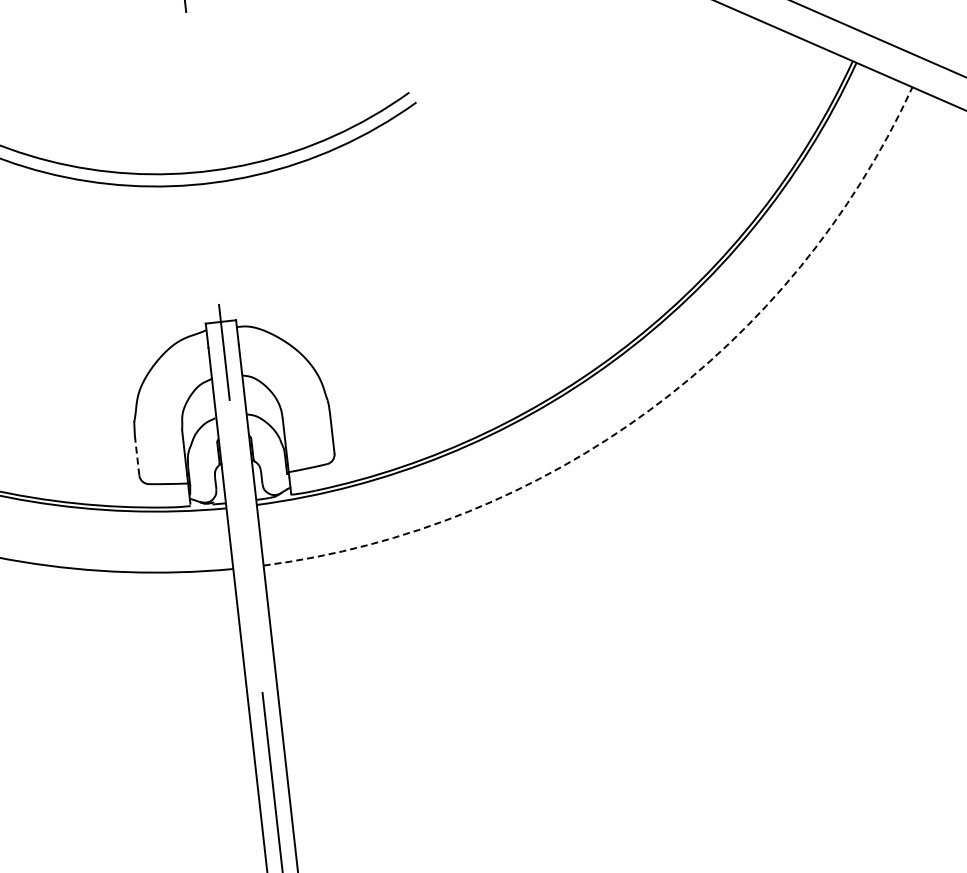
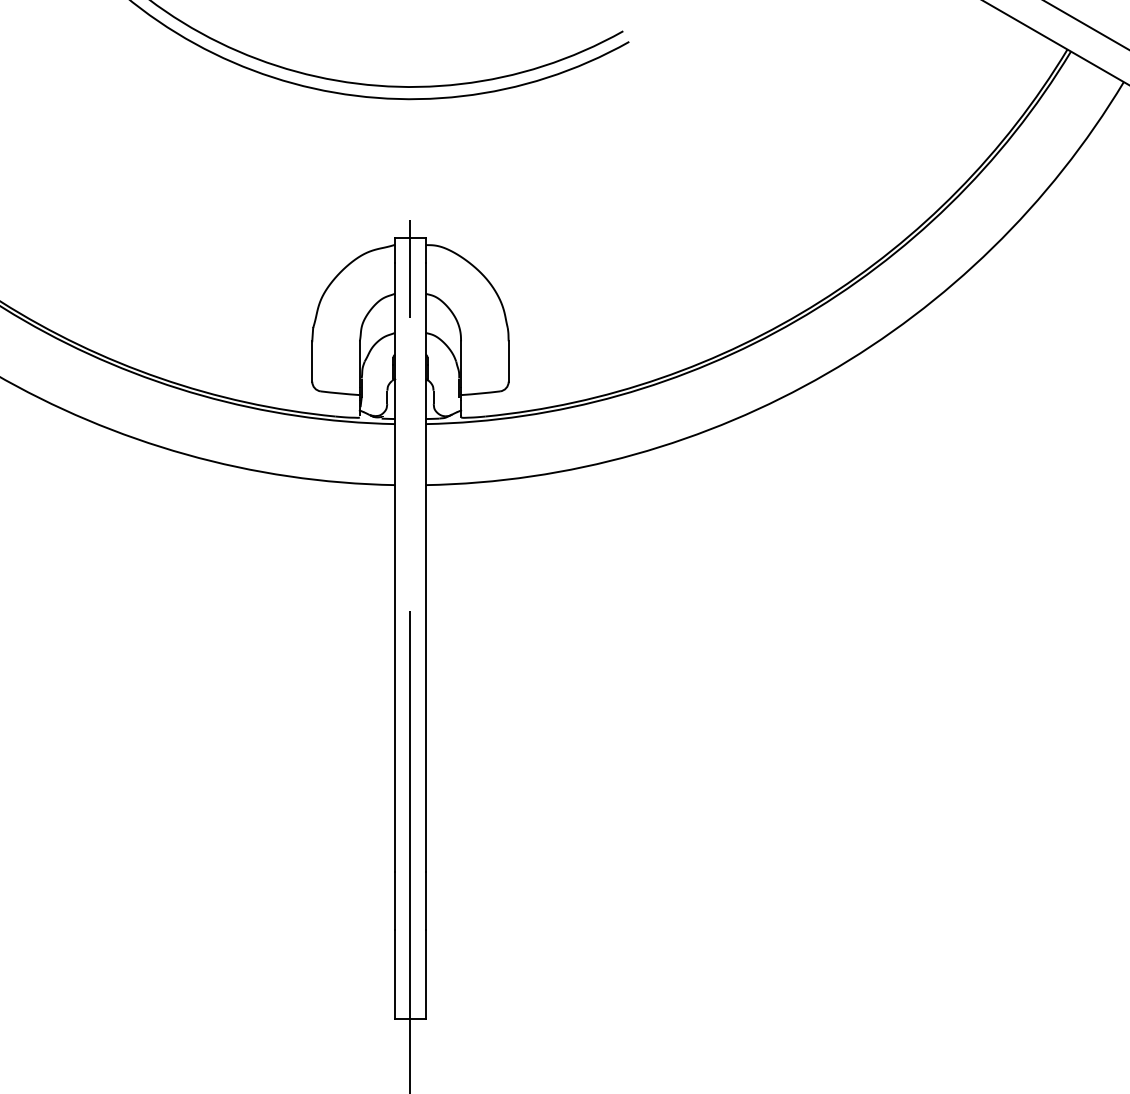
arc: (649, 409) -> (826, 373), dashed -> solid
line: (137, 455) -> (312, 361), dashed -> solid

